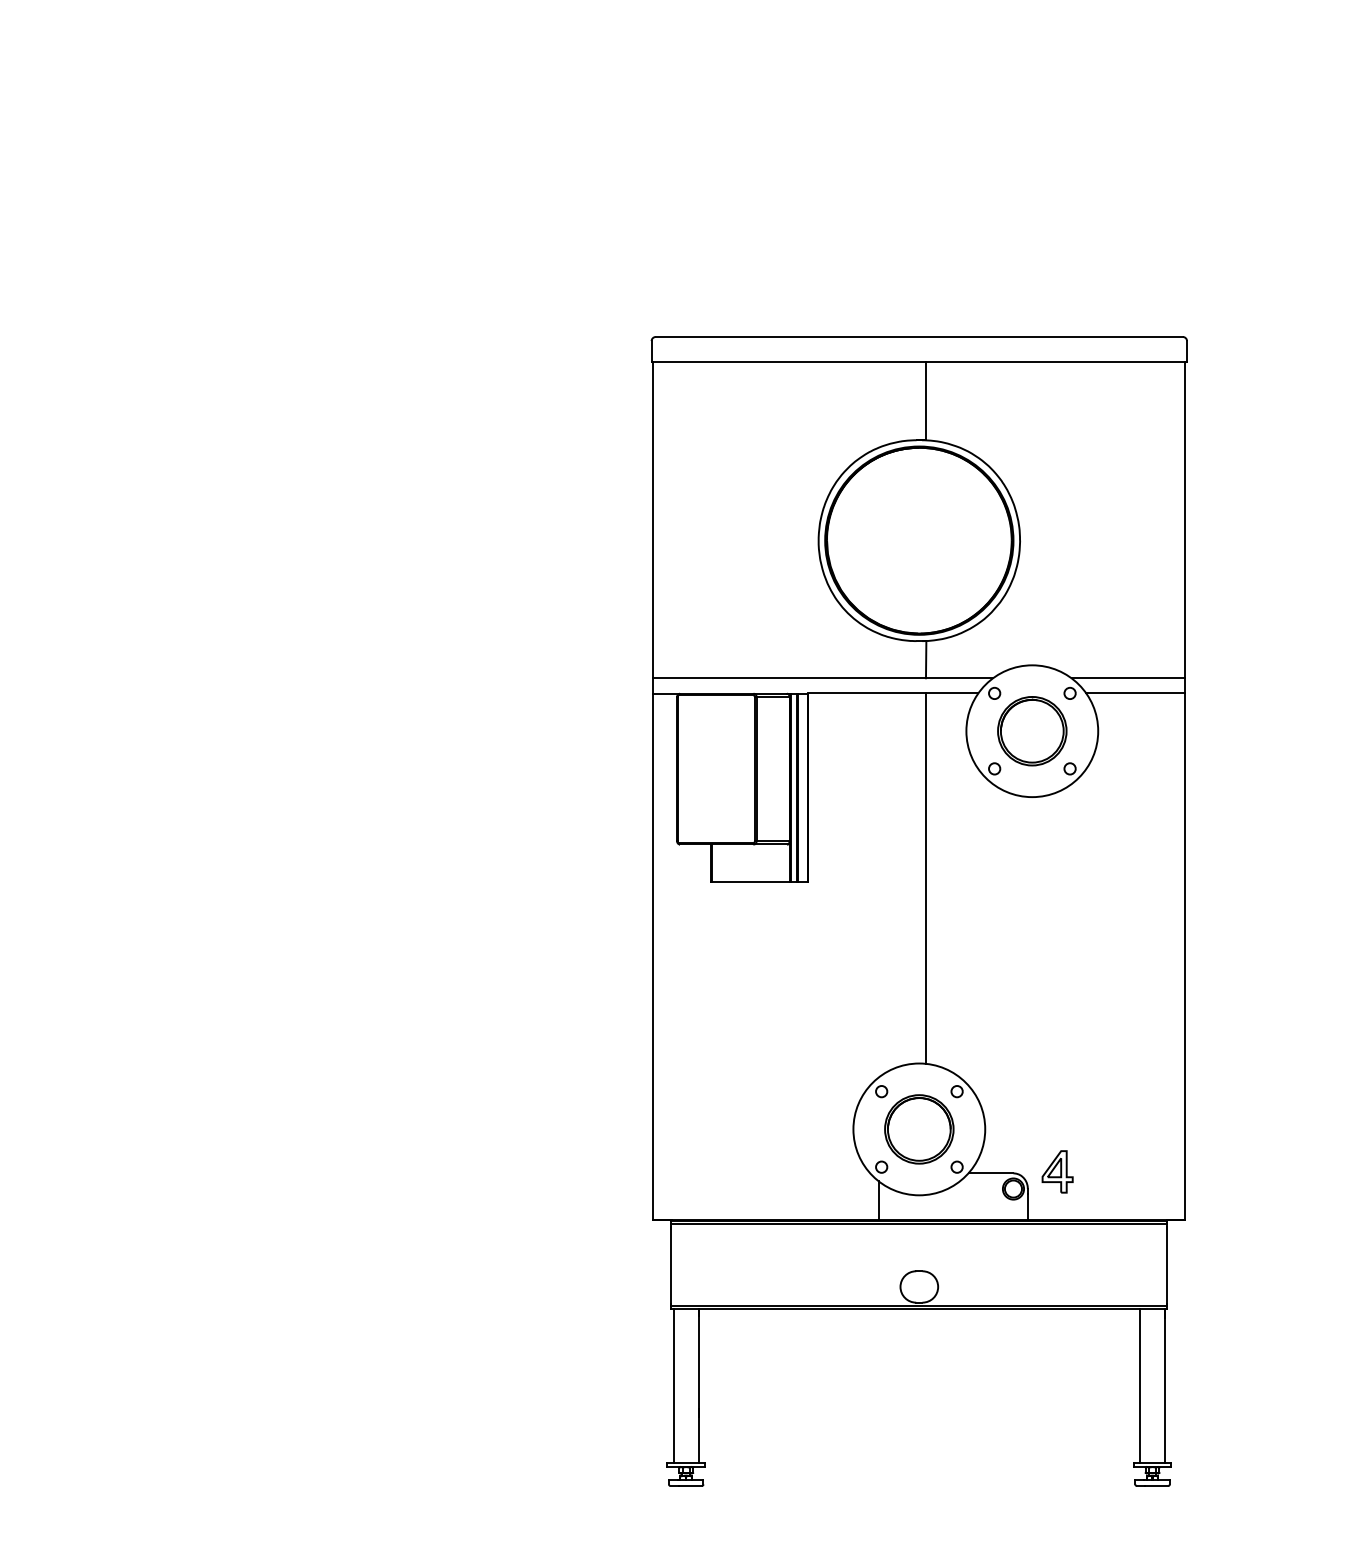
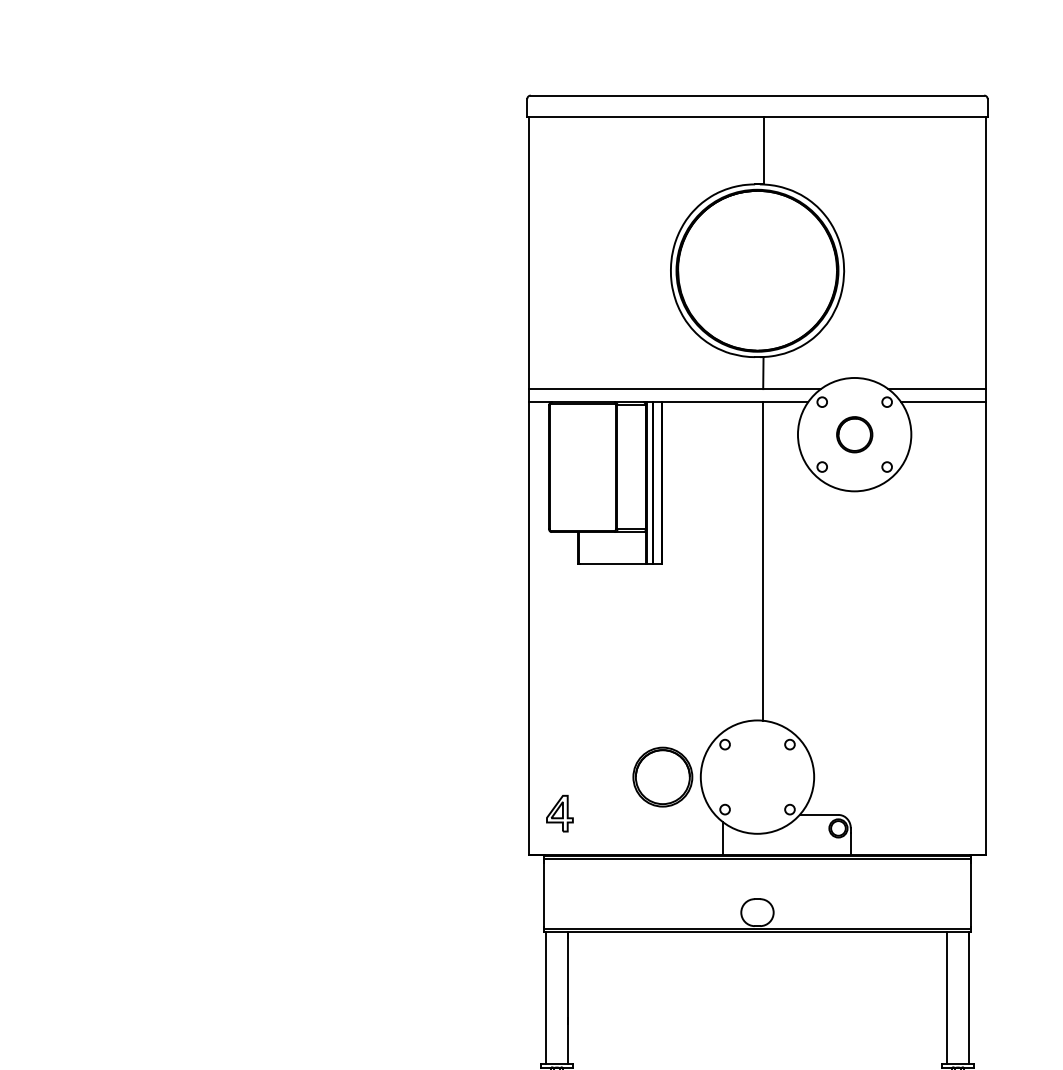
part: (1032, 731) -> (854, 434), size x0.6
part: (919, 1129) -> (663, 777), moved
part: (1057, 1171) -> (559, 813), moved

